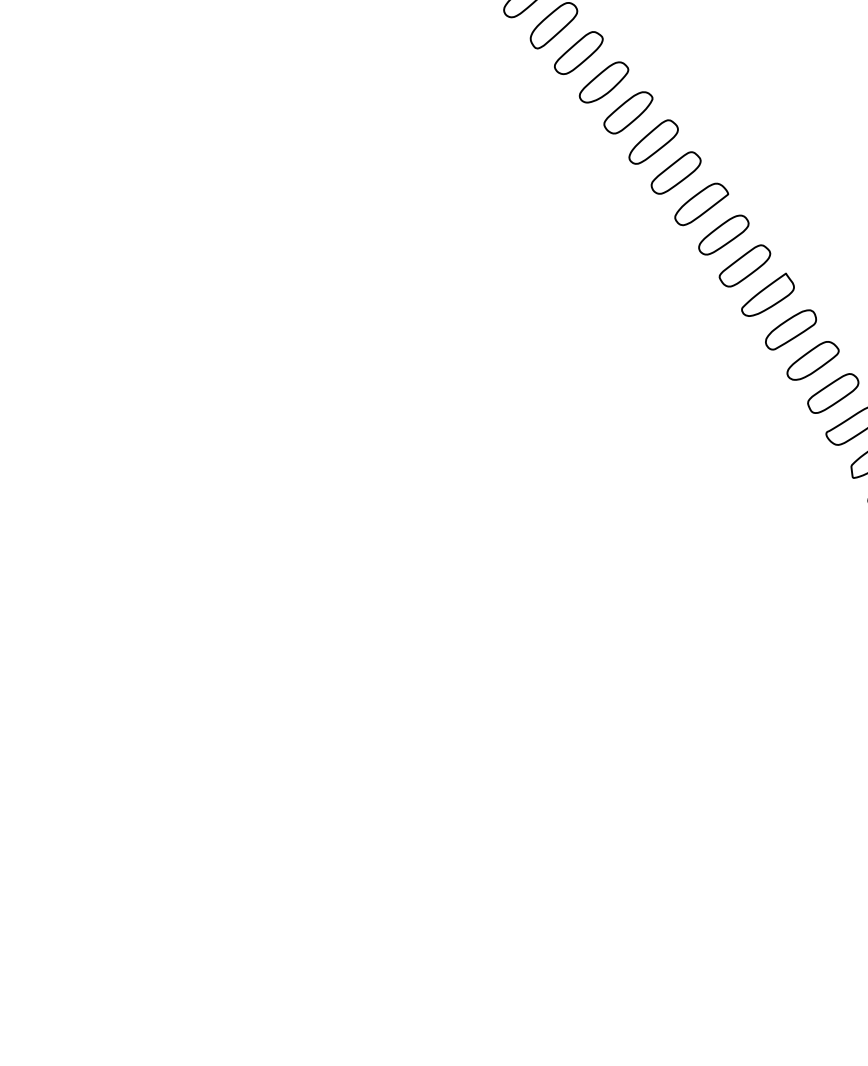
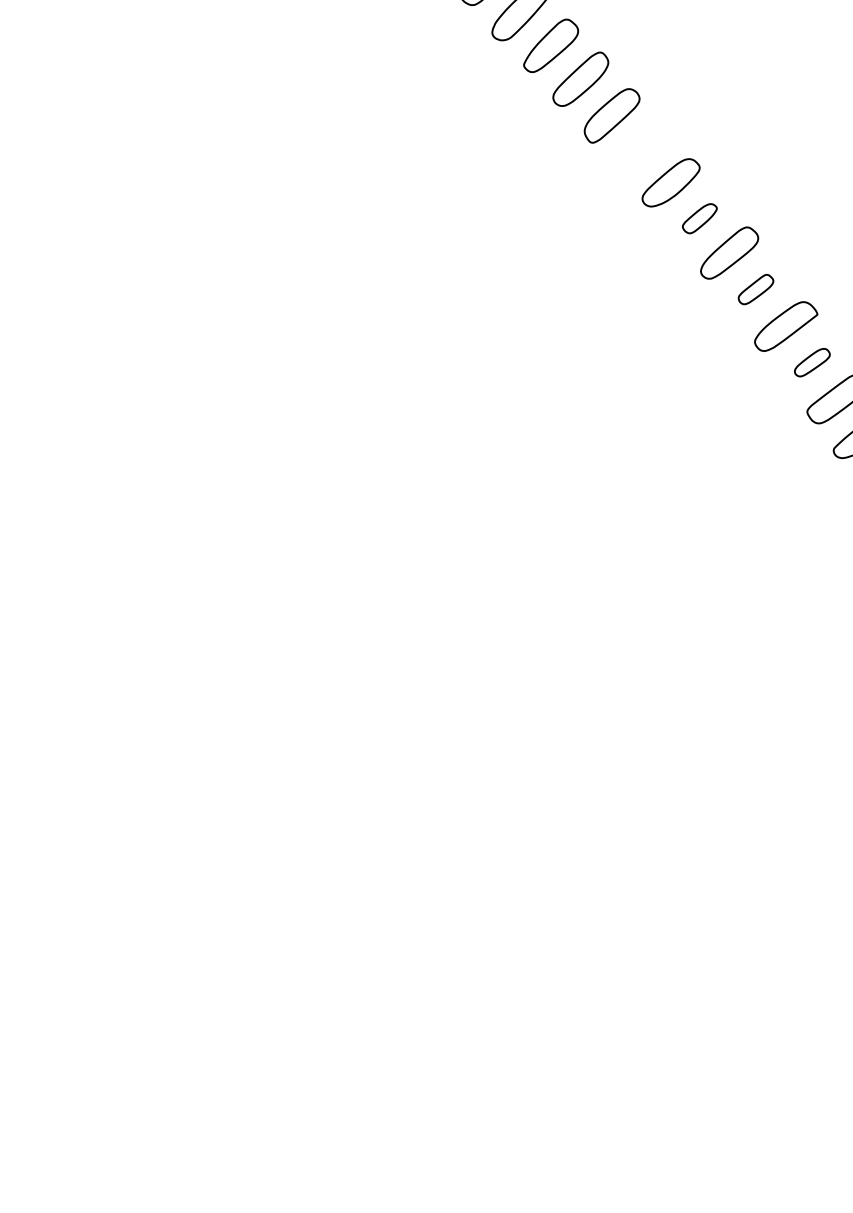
part: (578, 52) -> (641, 147), removed
part: (628, 112) -> (699, 218), size x0.6
part: (675, 172) -> (755, 288), size x0.6
part: (723, 234) -> (811, 362), size x0.6

